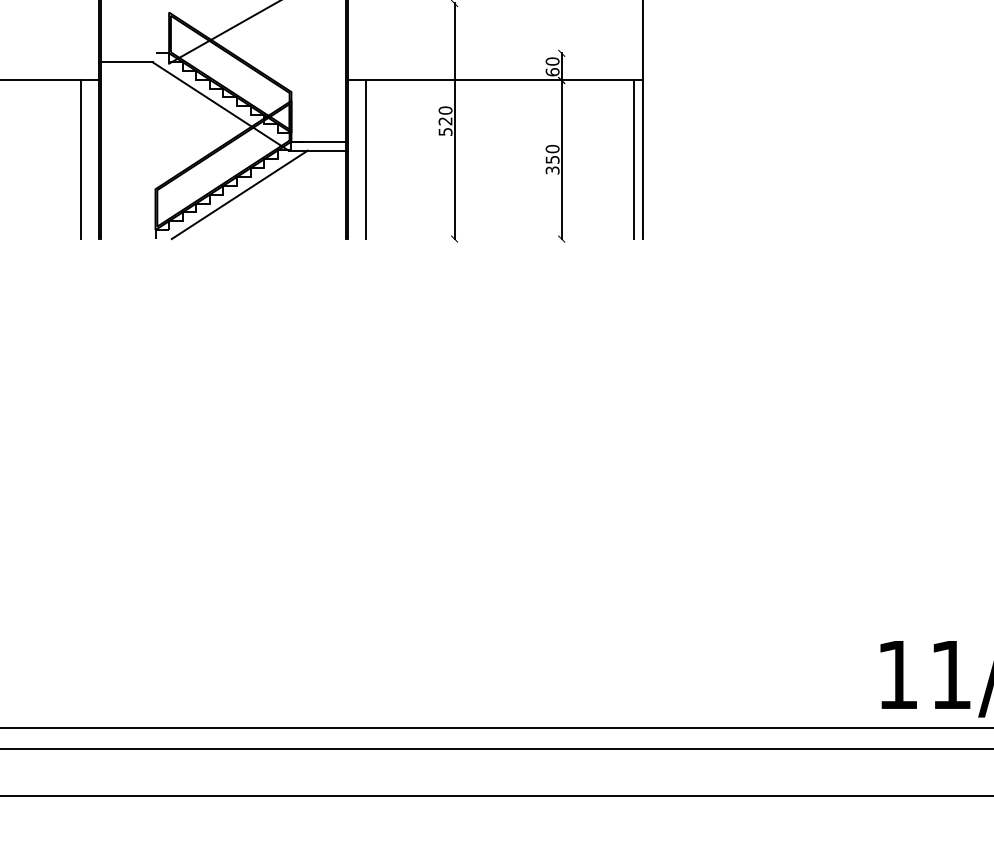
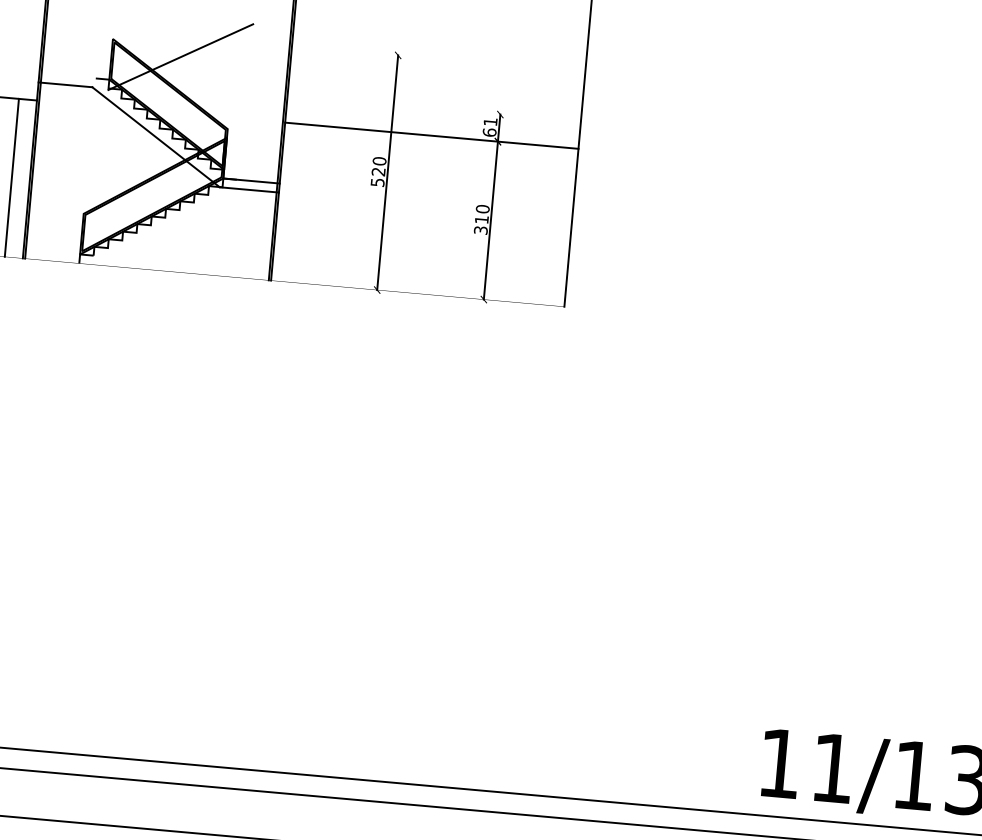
text: (552, 61) -> (490, 121), 60 -> 61
line: (366, 159) -> (296, 202), removed
text: (552, 159) -> (481, 219), 350 -> 310
line: (633, 159) -> (562, 226), removed
line: (239, 194) -> (166, 226), removed

